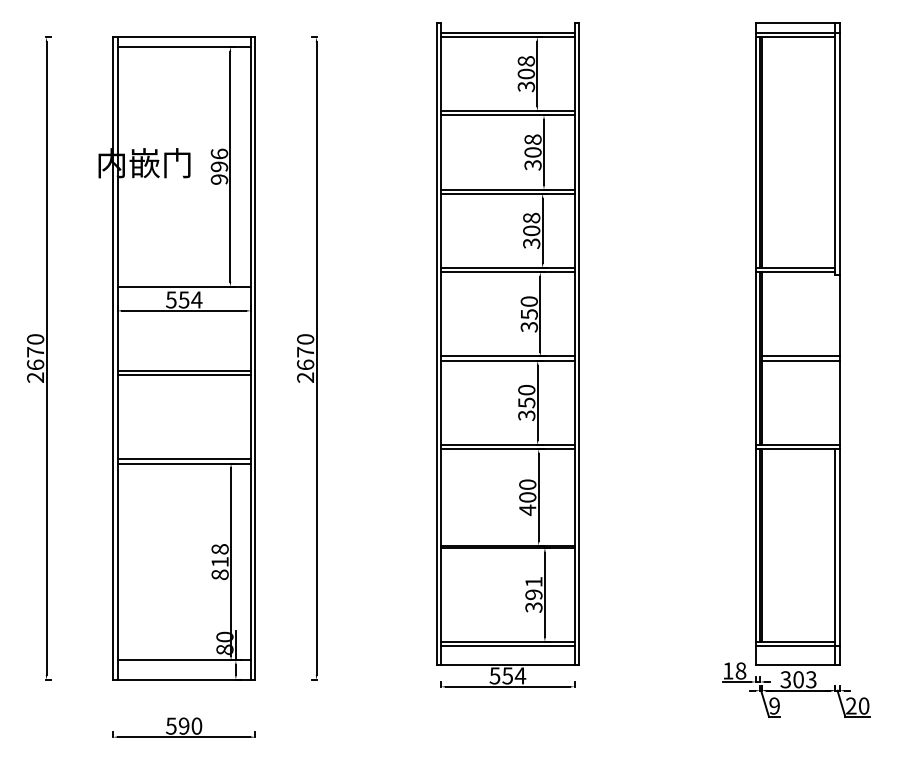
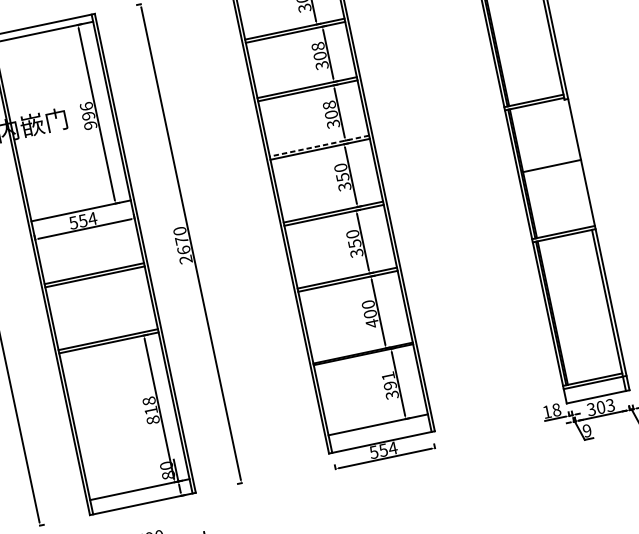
line: (507, 267) -> (319, 145), solid -> dashed
line: (800, 360) -> (552, 169), removed
line: (507, 646) -> (378, 428), removed

